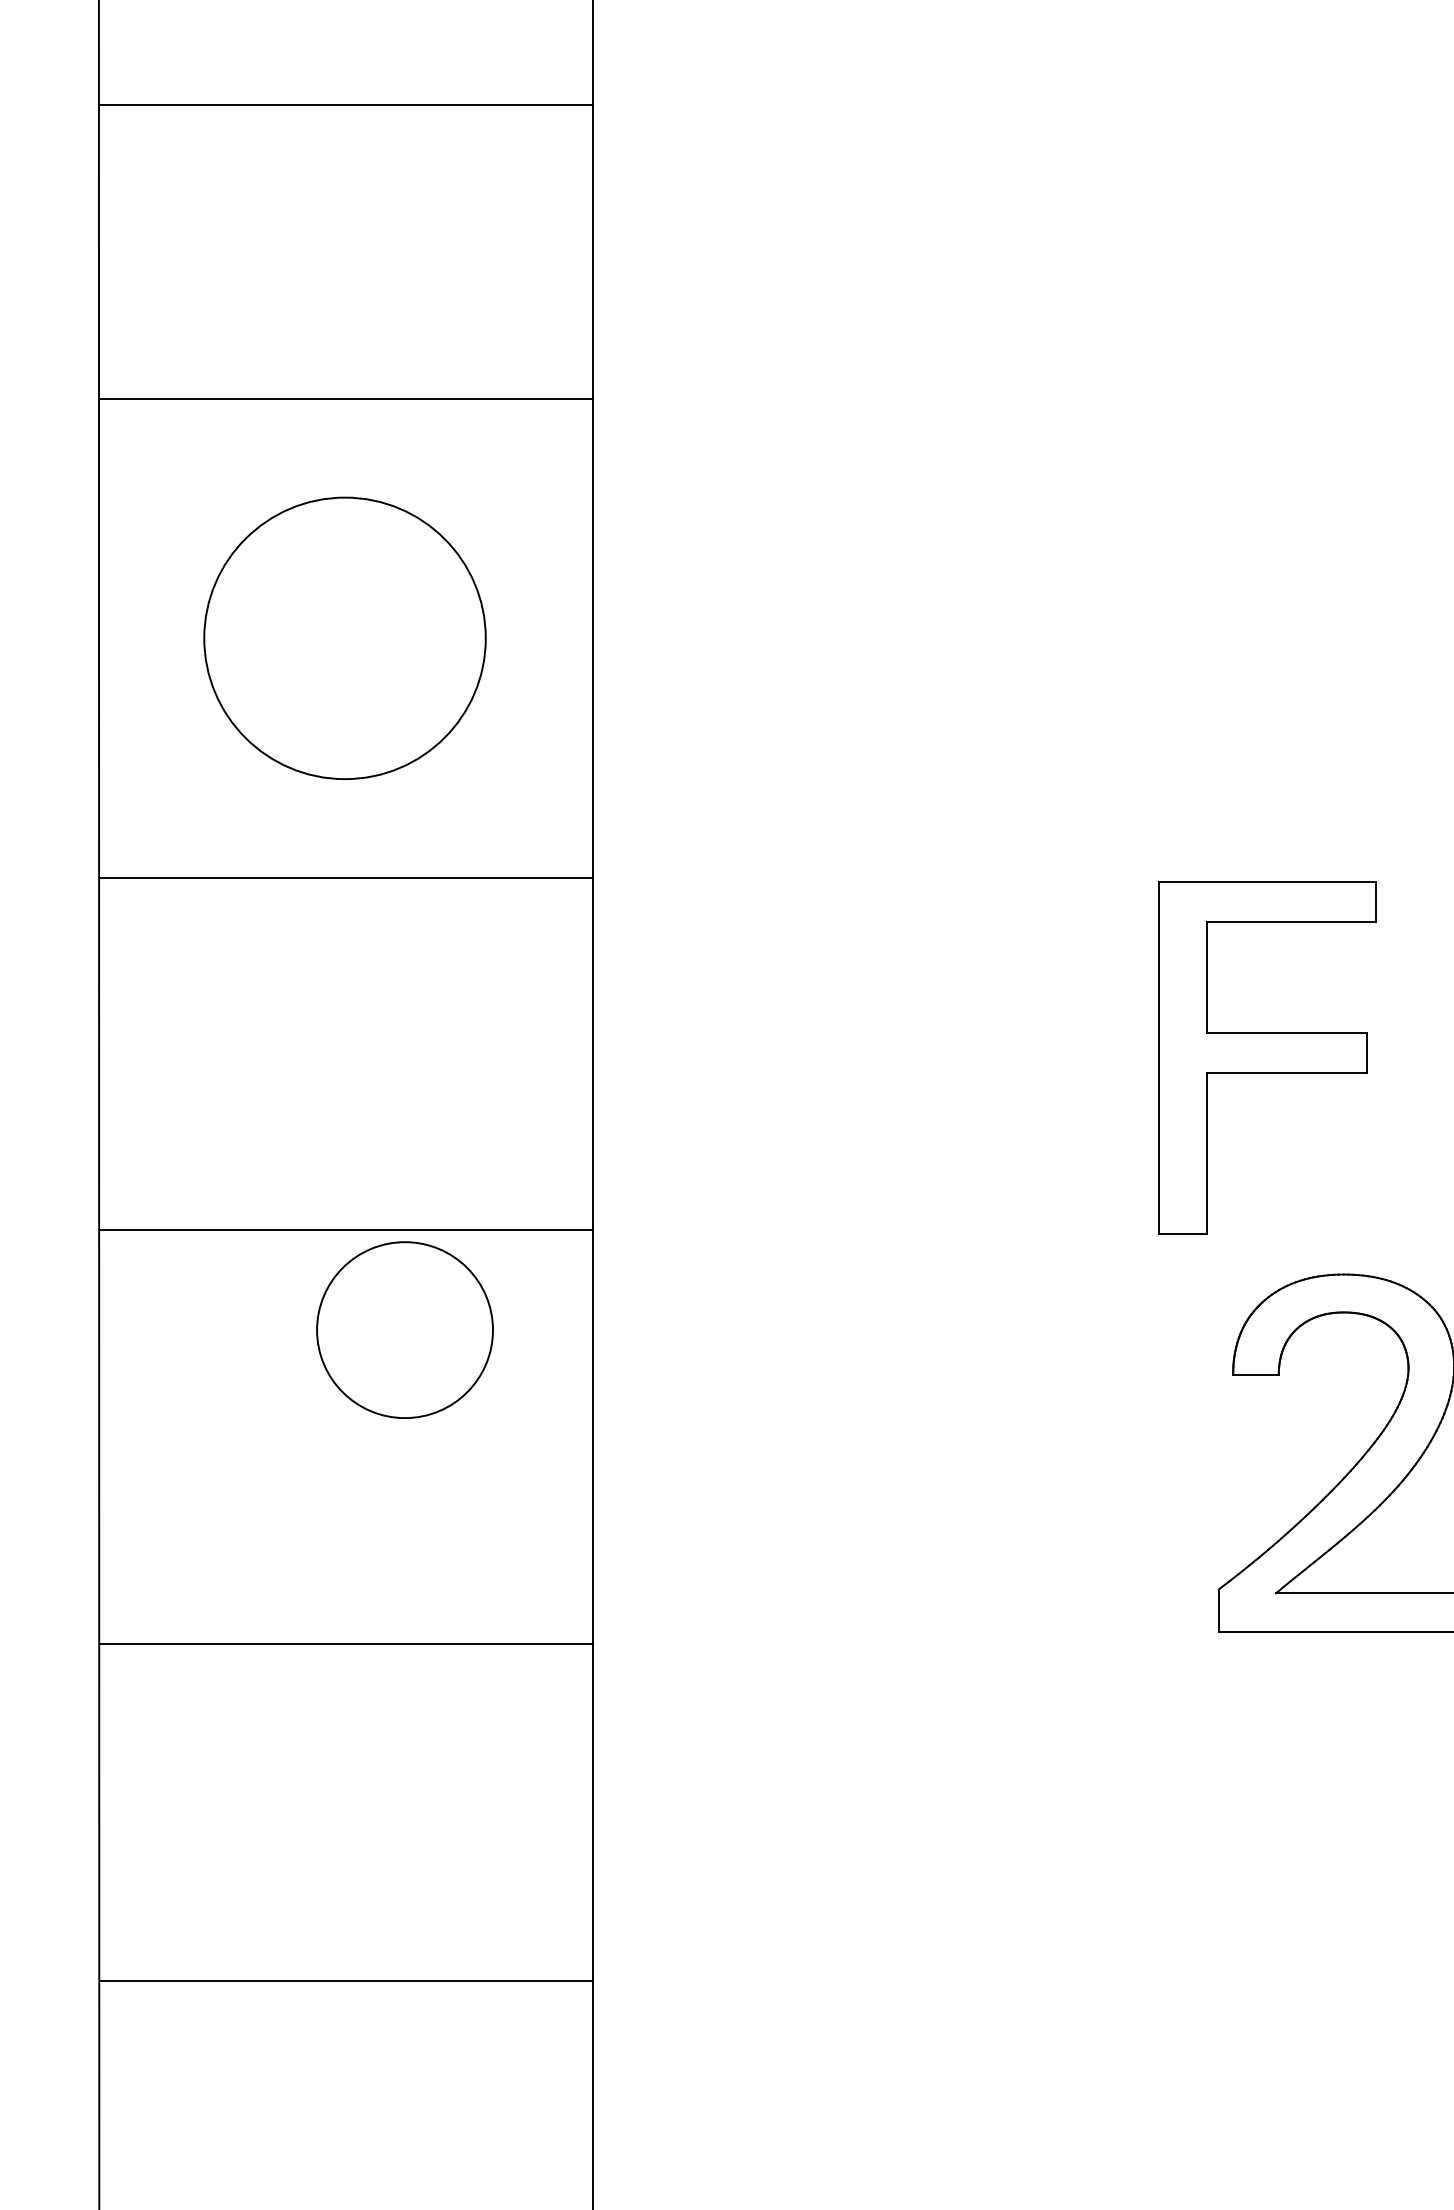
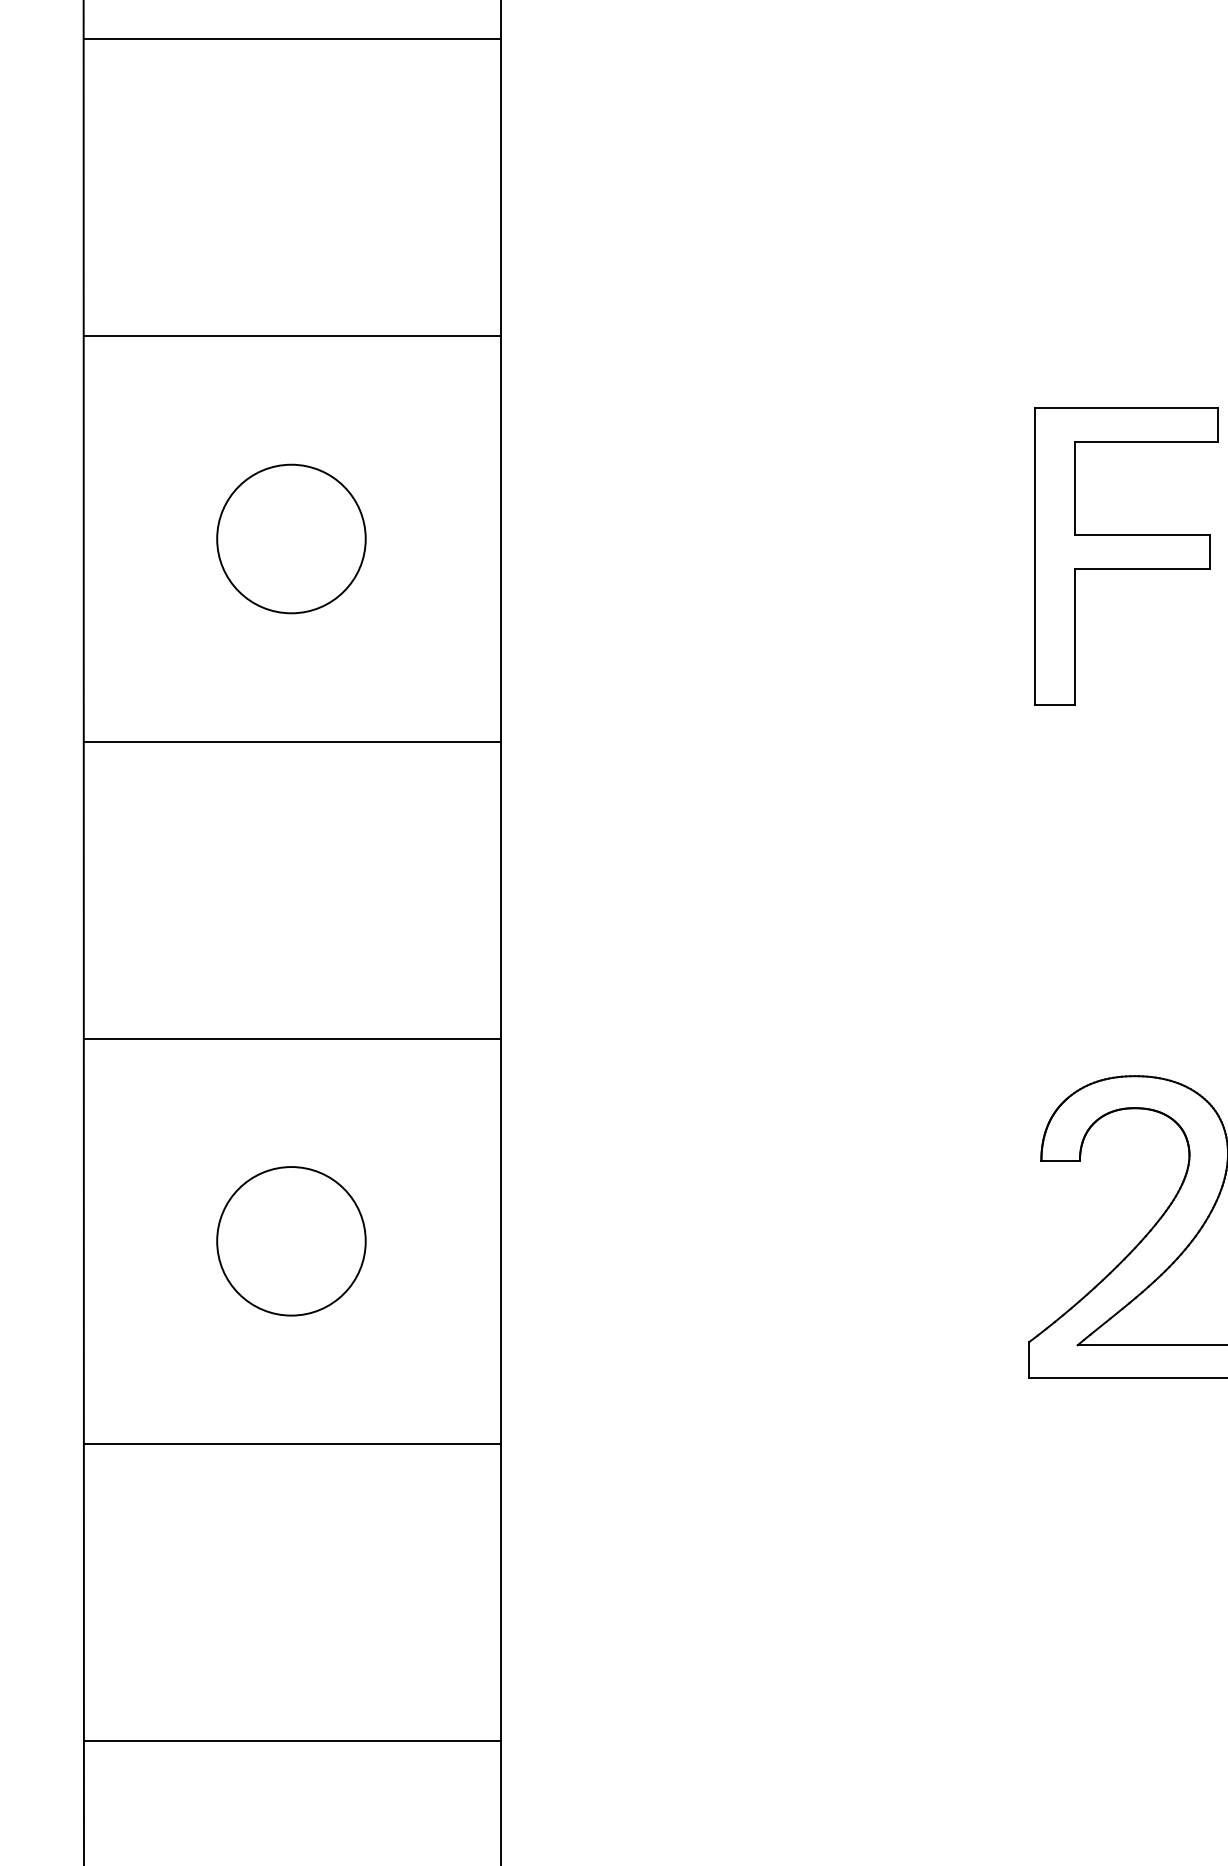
line: (346, 104) -> (292, 39), moved
circle: (344, 638) -> (291, 539), size x0.62
part: (1267, 1057) -> (1126, 555), moved
circle: (404, 1329) -> (291, 1240), moved
line: (346, 1644) -> (292, 1444), moved
line: (346, 1980) -> (292, 1740), moved

